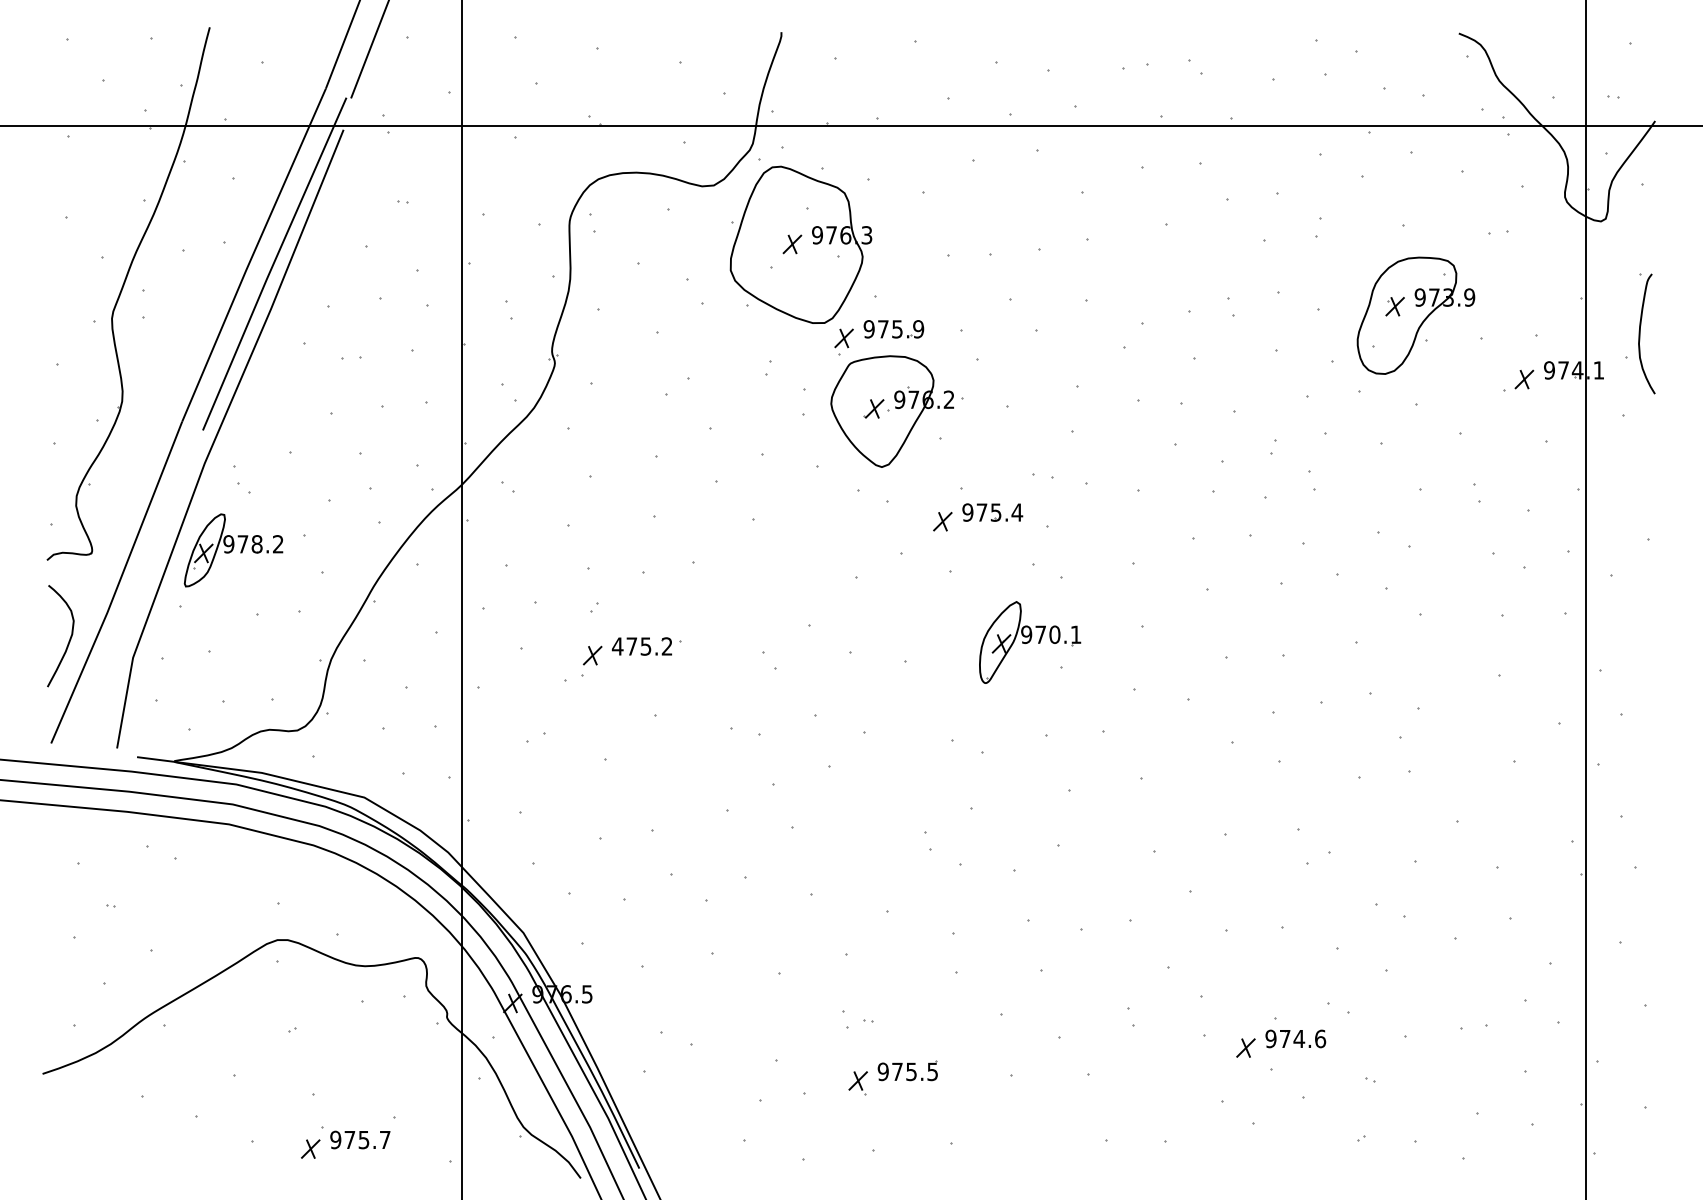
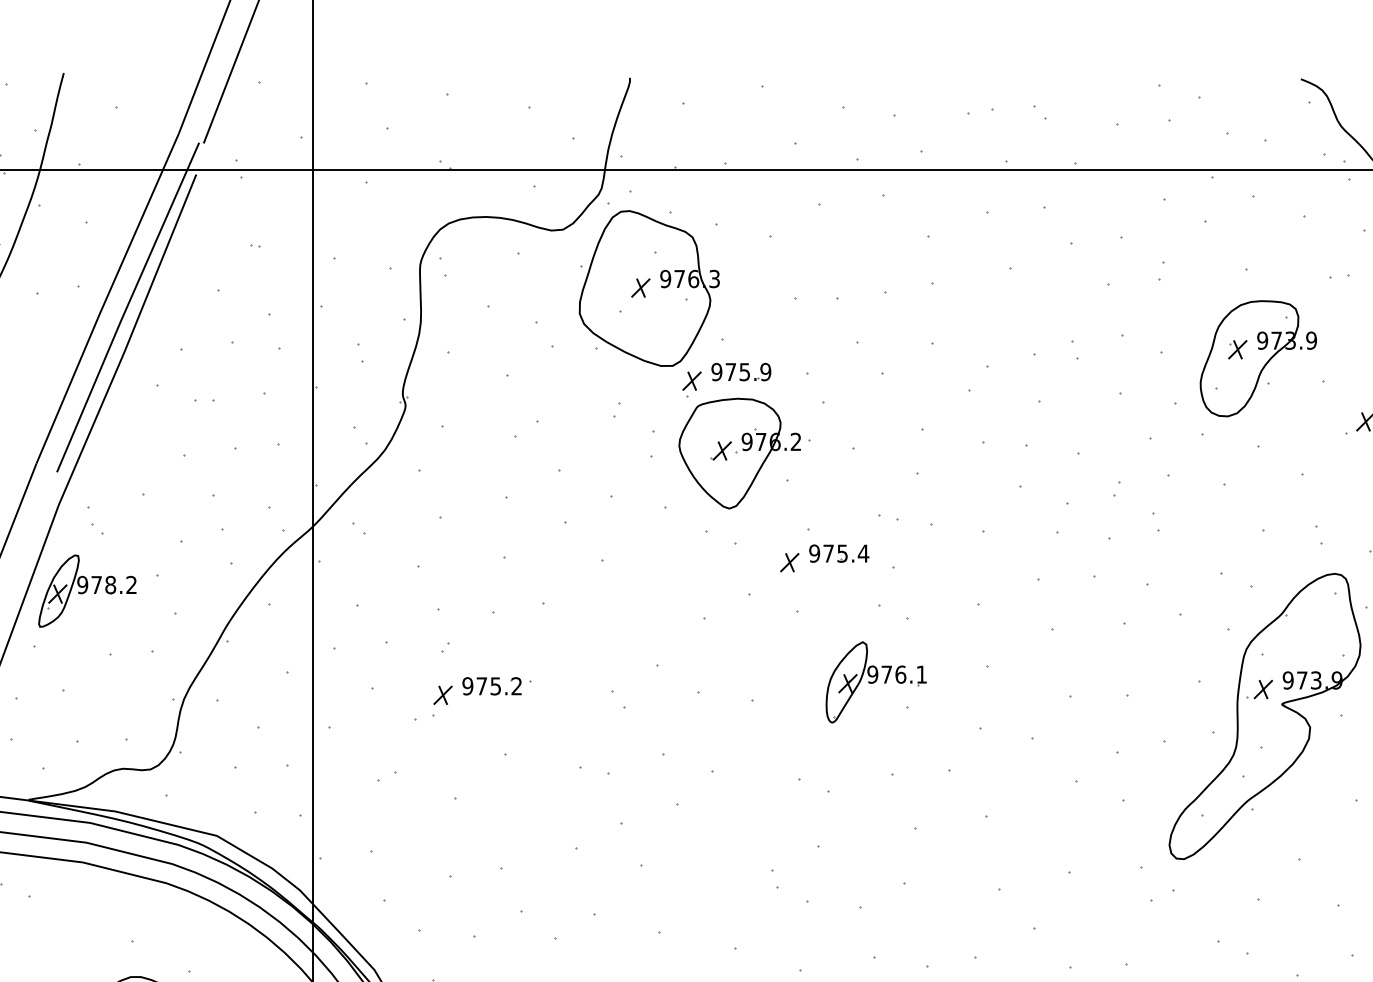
text: (1054, 634) -> (900, 674), 970.1 -> 976.1
text: (617, 646) -> (467, 686), 475.2 -> 975.2
part: (1422, 676) -> (1264, 715), added

